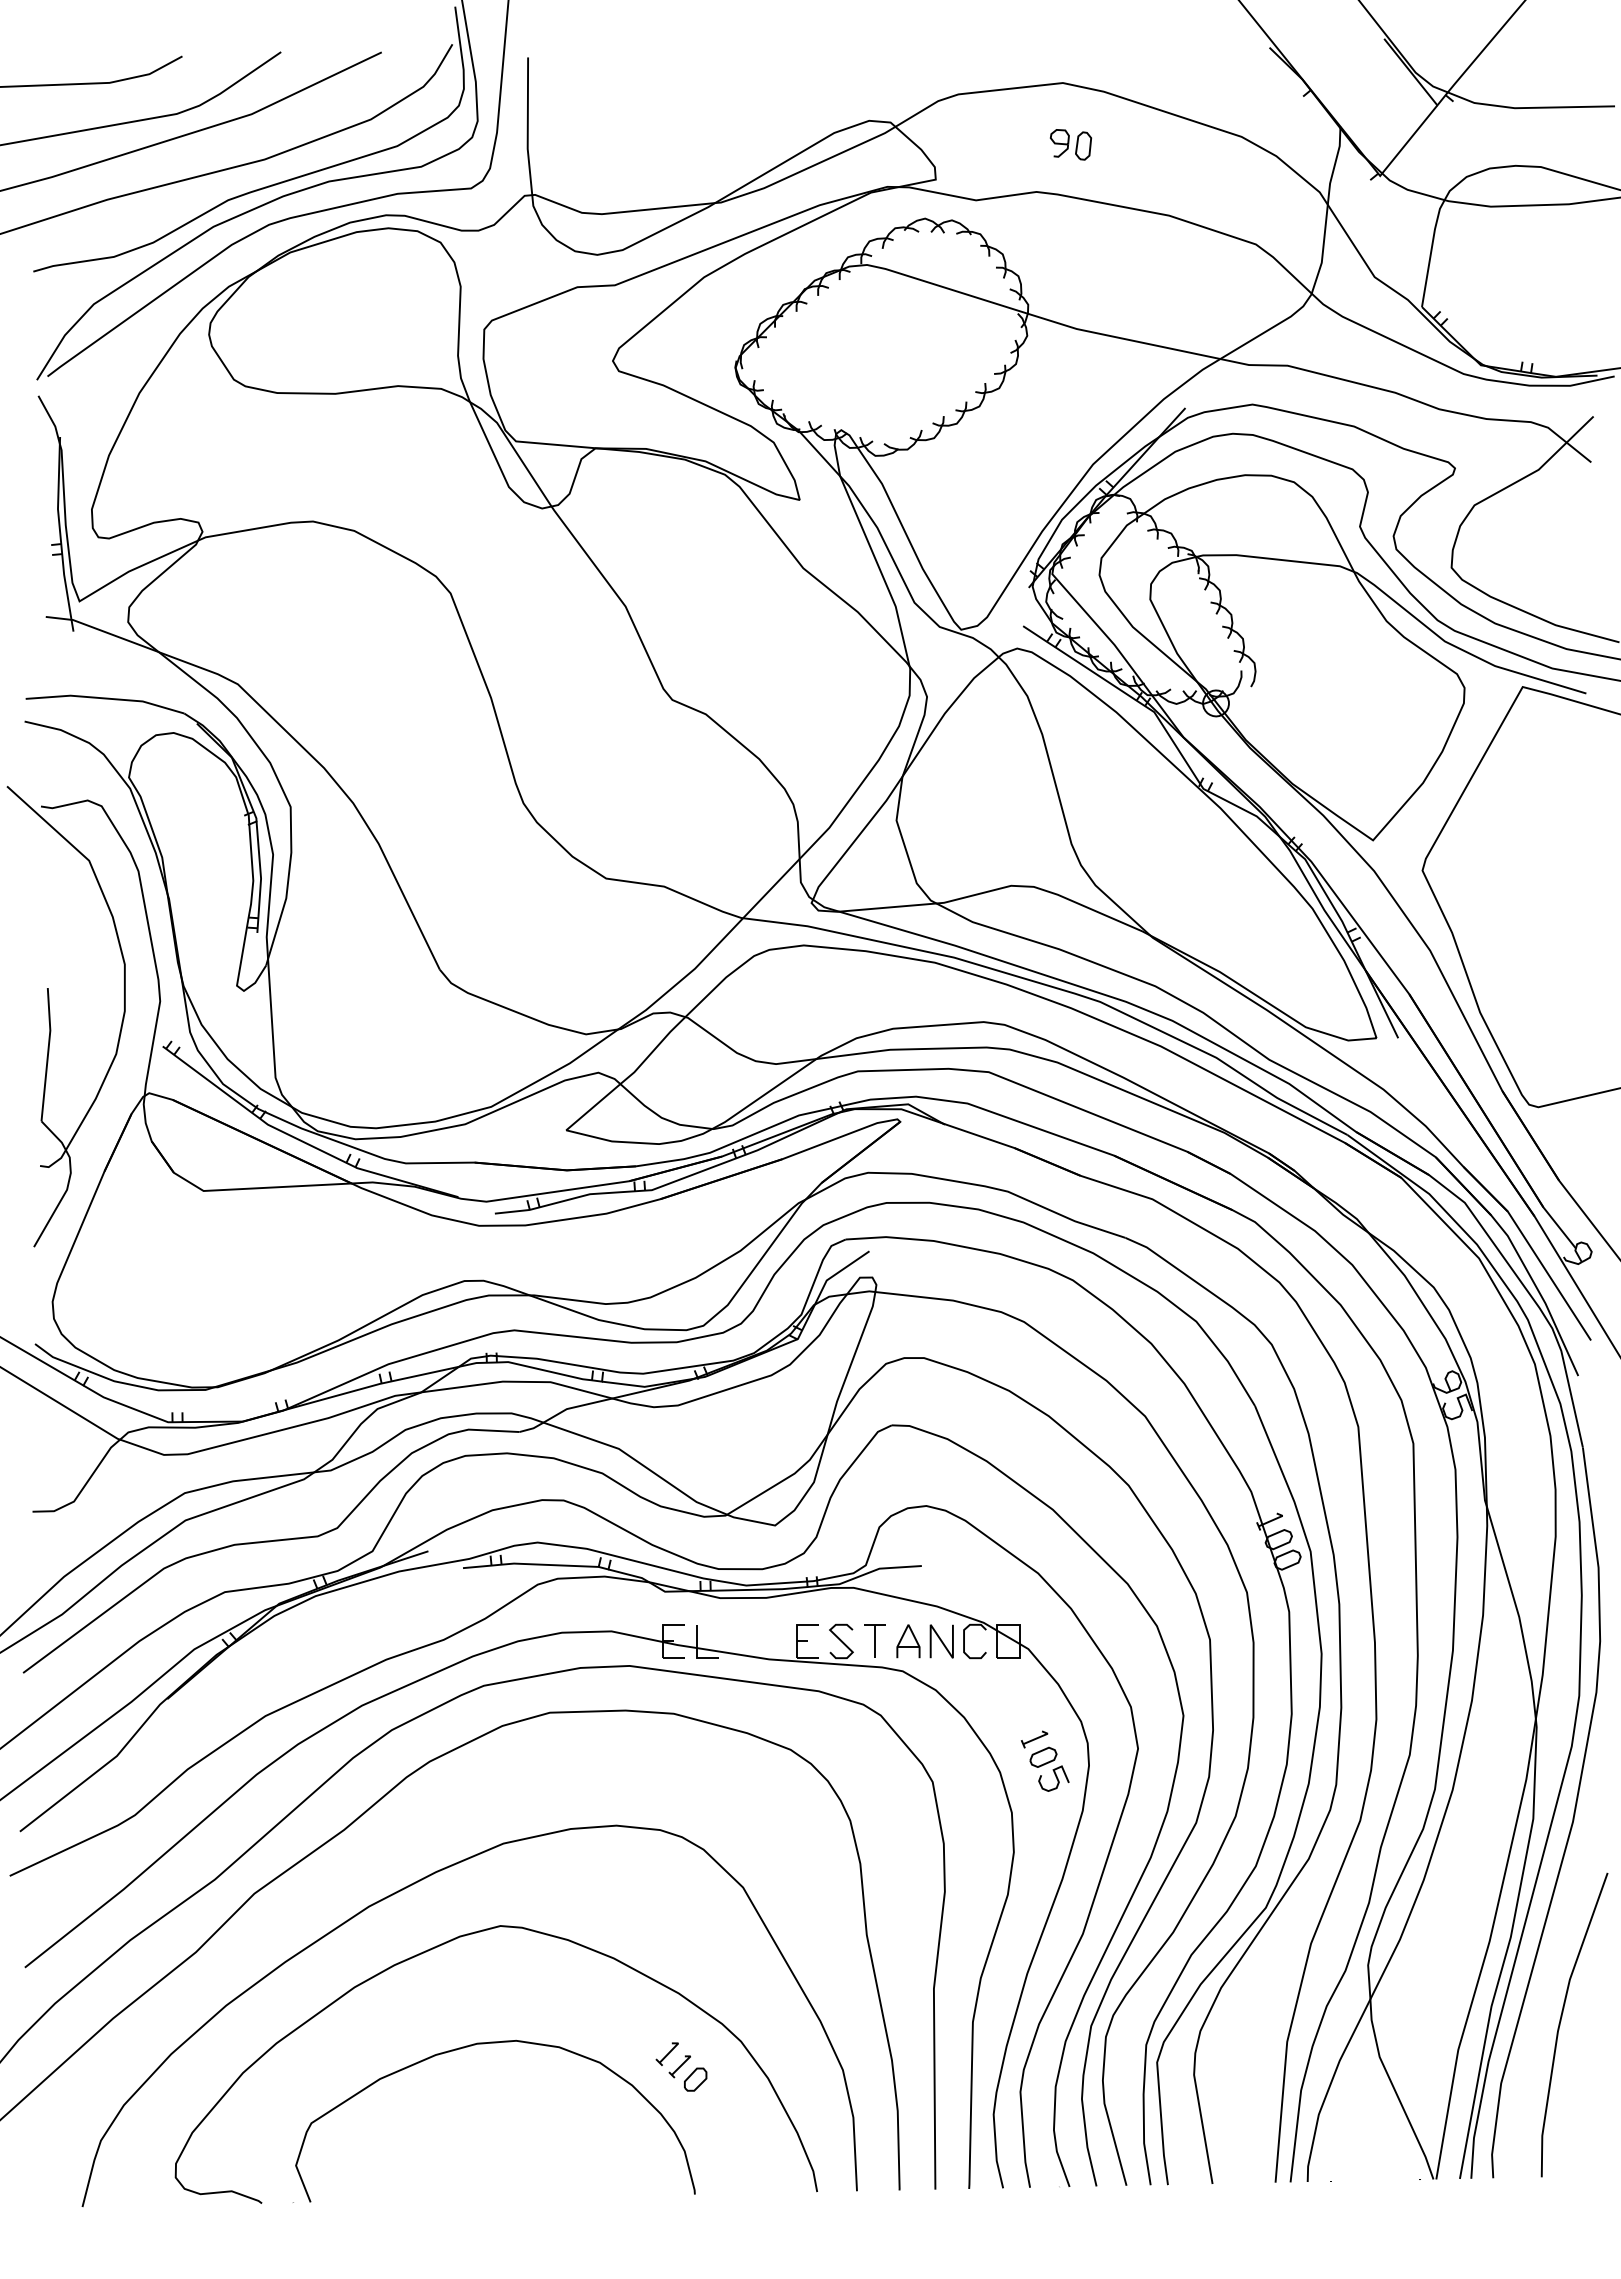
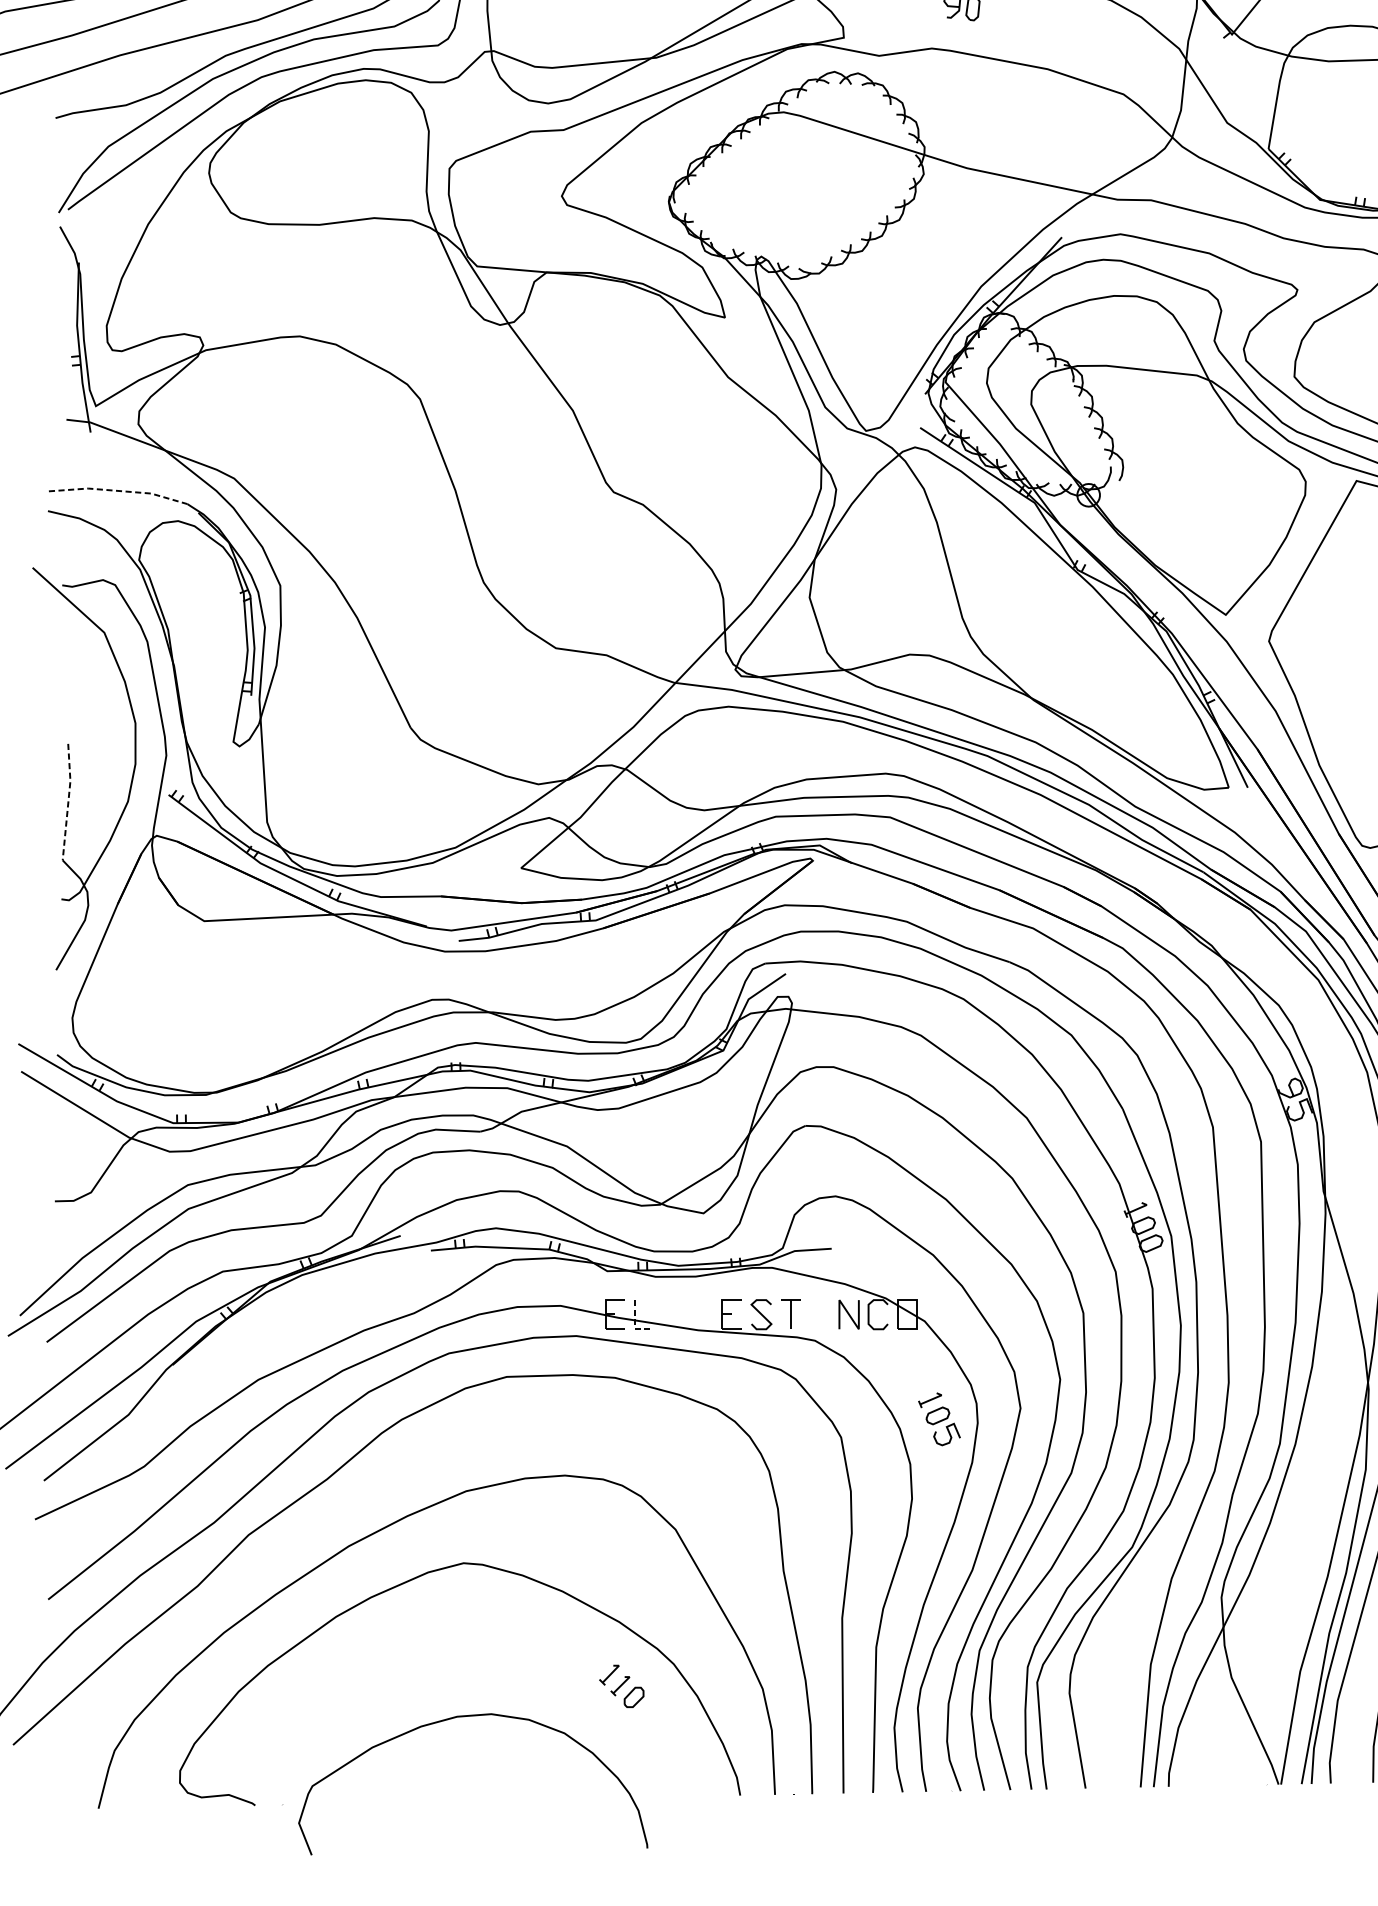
line: (106, 698) -> (119, 490), solid -> dashed
line: (48, 1054) -> (68, 801), solid -> dashed
part: (908, 1641) -> (820, 1314), removed
line: (696, 1652) -> (634, 1324), solid -> dashed
curve: (484, 2044) -> (463, 1717), moved

